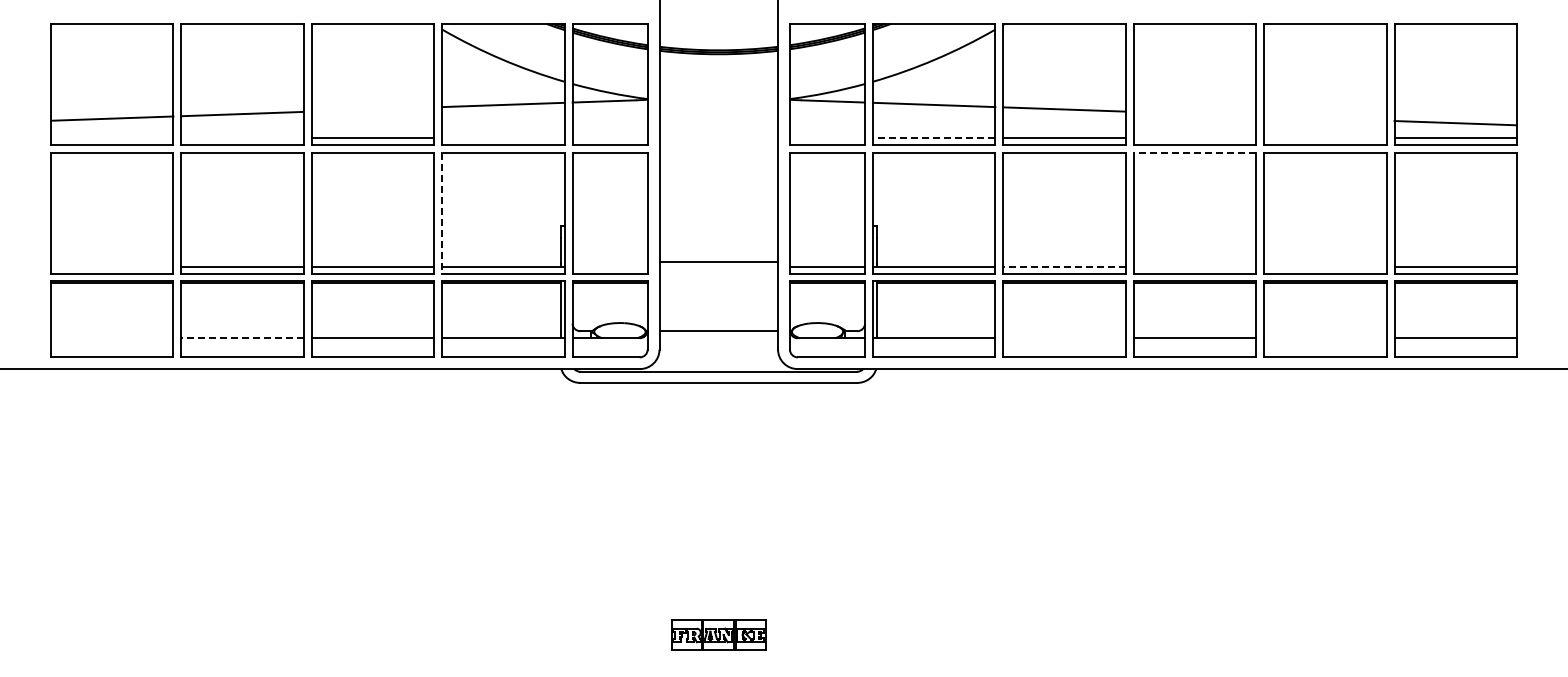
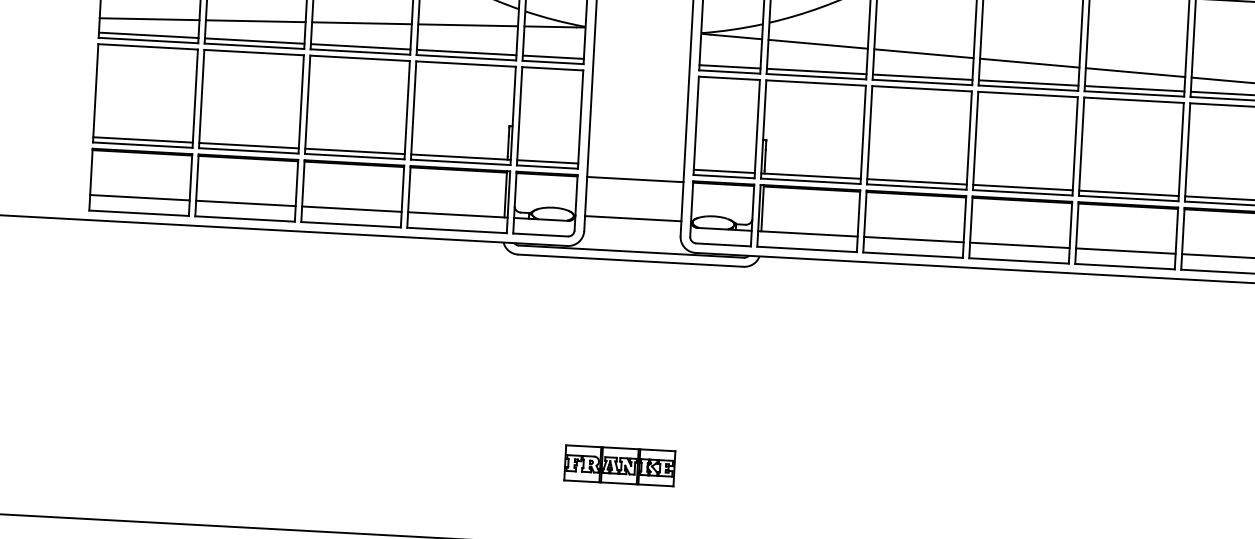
line: (372, 109) -> (361, 23), added
line: (1194, 113) -> (1029, 62), added
line: (1325, 118) -> (1135, 72), added
line: (111, 138) -> (148, 35), added
line: (242, 138) -> (254, 41), added
line: (503, 138) -> (466, 52), added
line: (609, 138) -> (552, 57), added
line: (827, 138) -> (730, 66), added
line: (933, 138) -> (816, 71), dashed -> solid
line: (1194, 138) -> (1028, 83), added
line: (1325, 138) -> (1134, 88), added
line: (1194, 152) -> (1027, 94), dashed -> solid
line: (442, 213) -> (413, 110), dashed -> solid
line: (718, 262) -> (635, 179), moved
line: (111, 267) -> (142, 140), added
line: (609, 267) -> (547, 162), added
line: (1064, 267) -> (916, 182), dashed -> solid
line: (1194, 267) -> (1022, 187), added
line: (1325, 267) -> (1129, 193), added
line: (111, 338) -> (139, 197), added
line: (242, 338) -> (245, 203), dashed -> solid
line: (1064, 338) -> (913, 239), added
line: (1325, 338) -> (1125, 251), added
part: (718, 635) -> (619, 465), size x1.43

